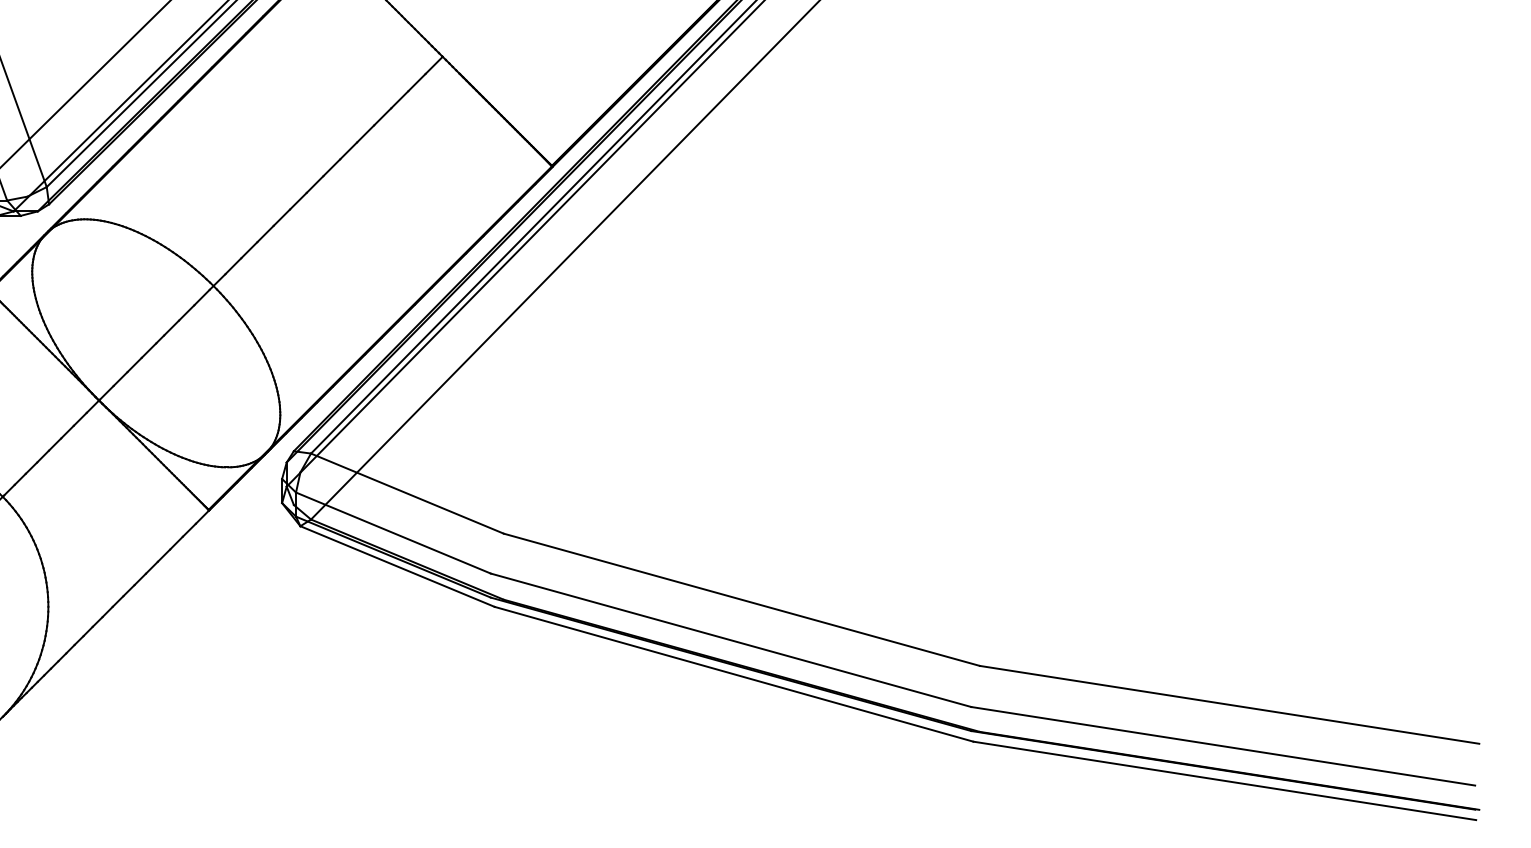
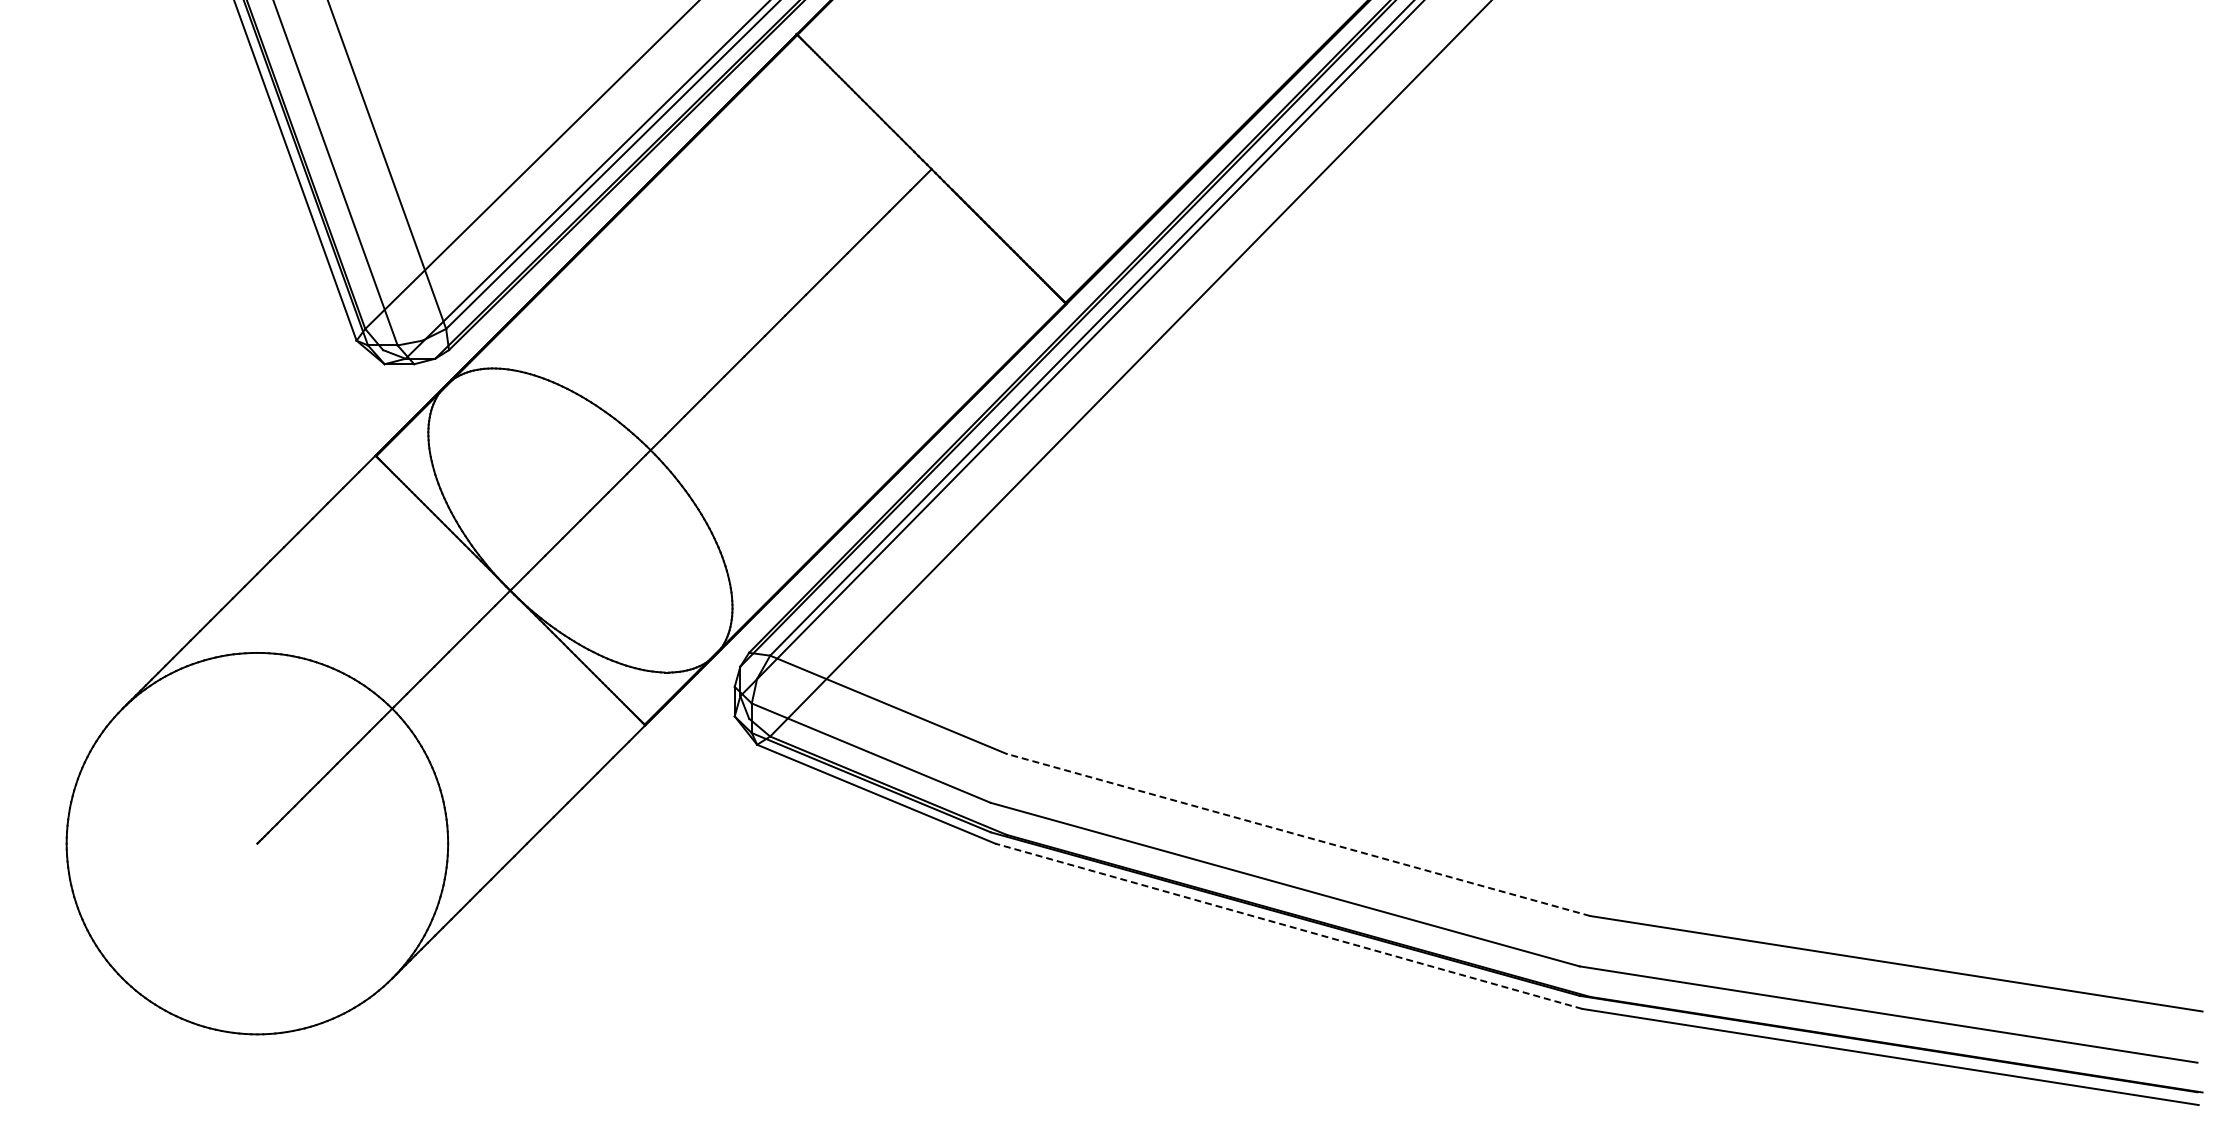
line: (741, 599) -> (1298, 834), solid -> dashed
line: (733, 674) -> (1288, 926), solid -> dashed

